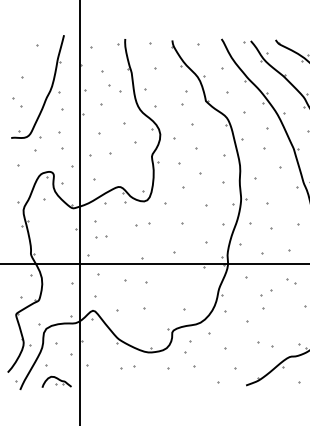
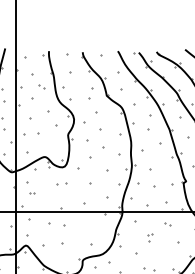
part: (115, 88) -> (42, 86), size x0.62
part: (101, 237) -> (32, 193), size x0.62
part: (266, 299) -> (150, 237), size x0.62

